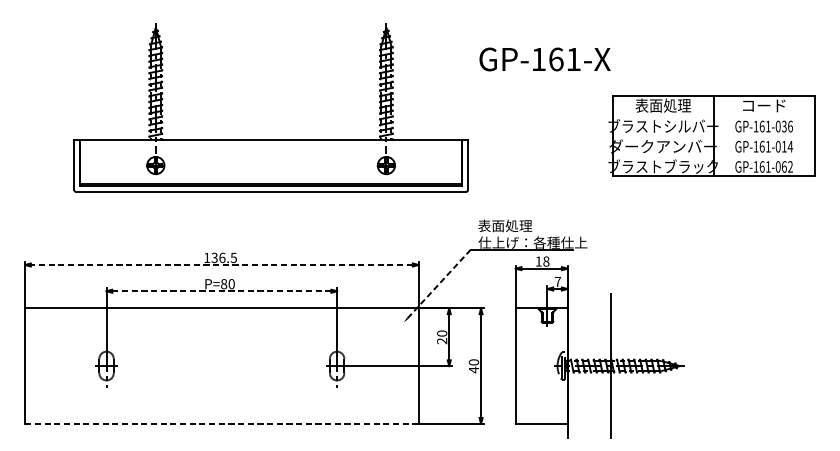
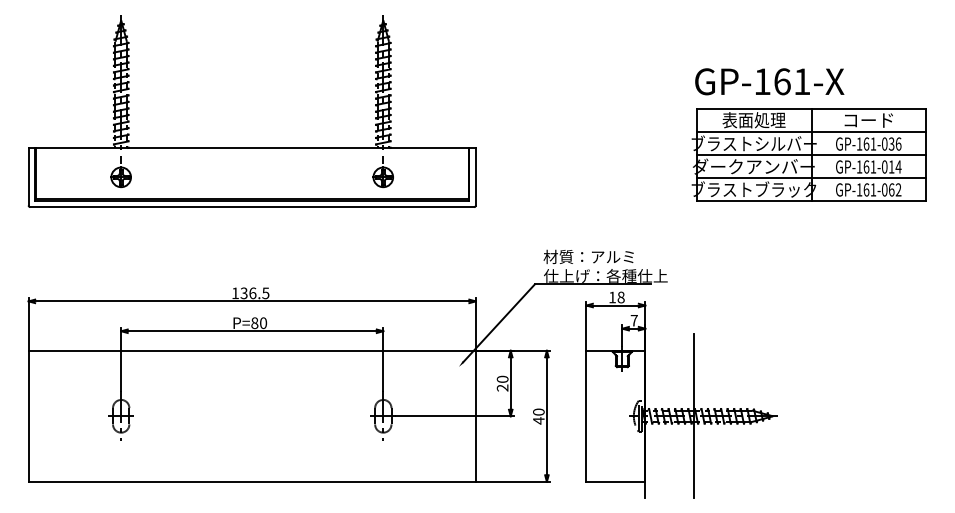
text: (544, 59) -> (769, 81), moved
line: (713, 115) -> (811, 131), added
line: (713, 135) -> (811, 154), added
part: (270, 139) -> (251, 147), moved
line: (713, 156) -> (811, 177), added
text: (517, 225) -> (588, 256), 表面処理 -> 材質：アルミ
line: (221, 265) -> (251, 301), dashed -> solid
line: (439, 284) -> (499, 323), dashed -> solid
line: (222, 291) -> (252, 331), dashed -> solid
line: (222, 423) -> (252, 481), dashed -> solid

